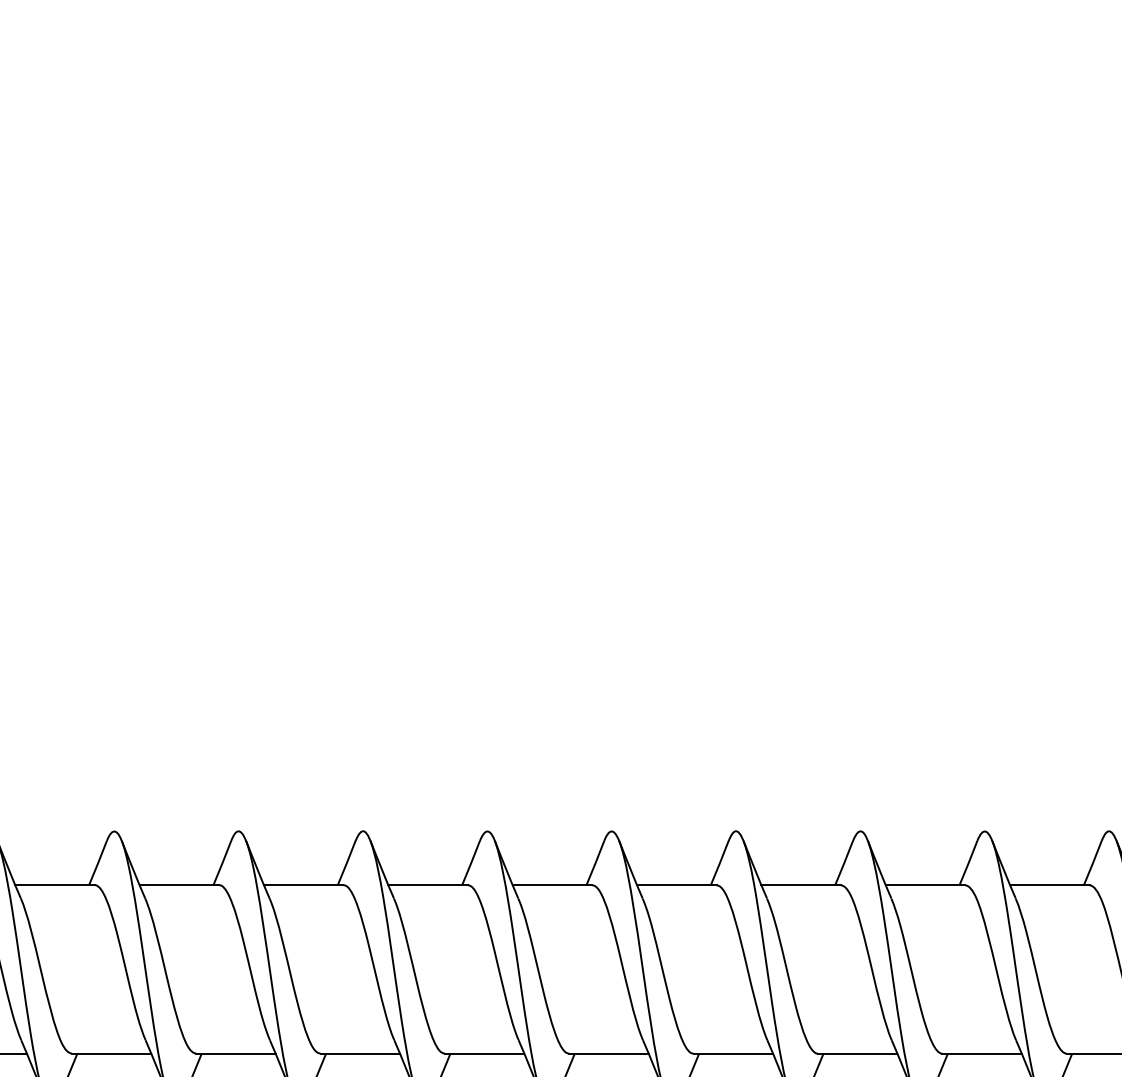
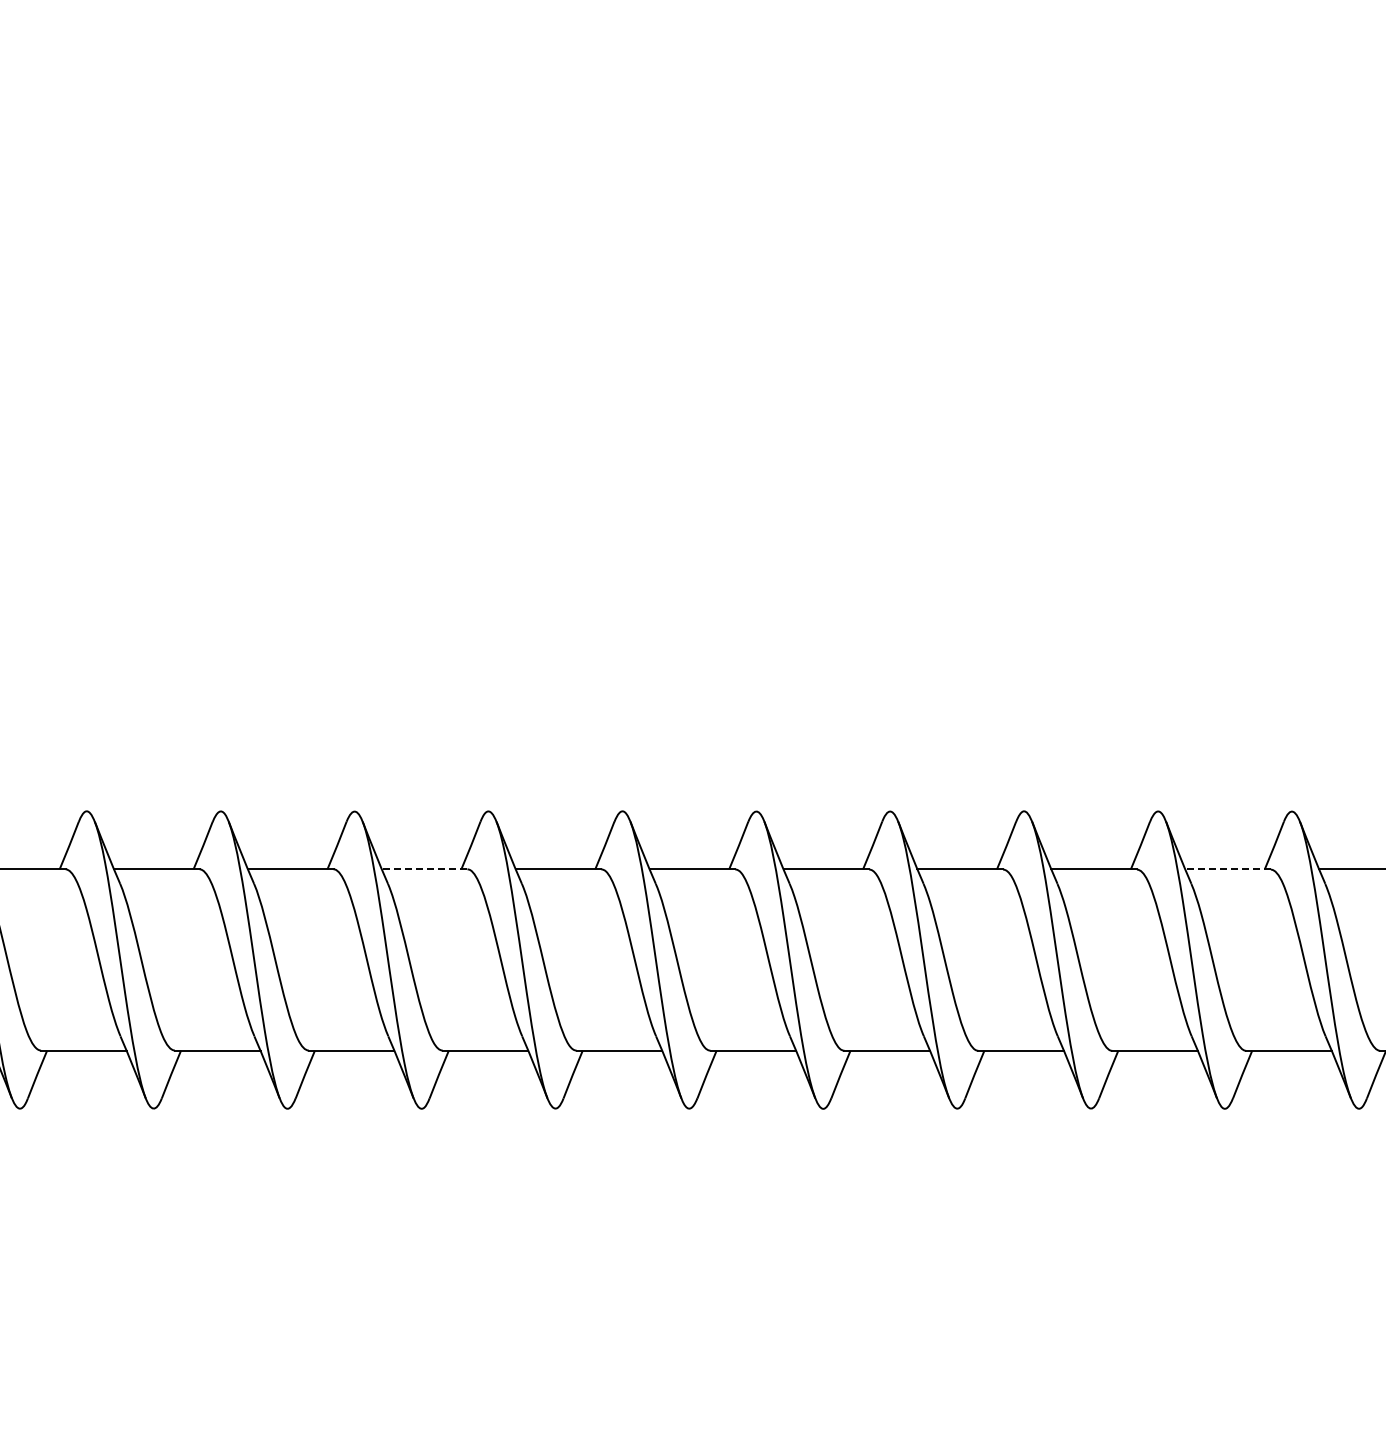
line: (179, 885) -> (424, 869), solid -> dashed
line: (925, 885) -> (1228, 869), solid -> dashed

